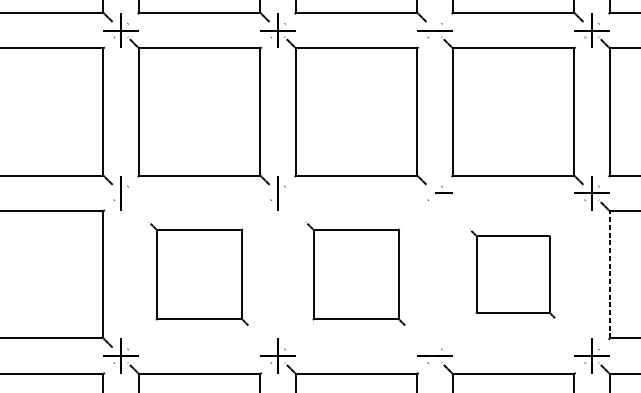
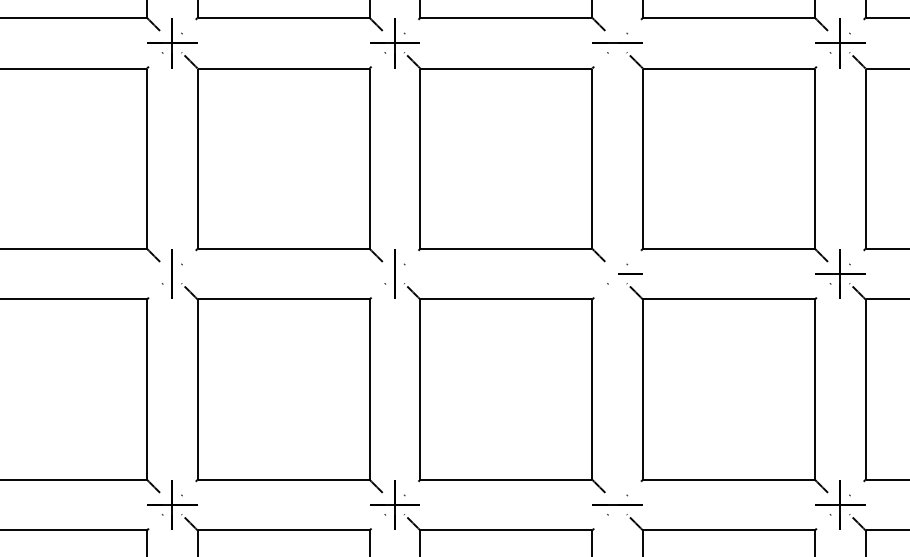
part: (198, 274) -> (282, 388), size x1.43
part: (355, 274) -> (504, 388), size x1.43
part: (512, 274) -> (727, 388), size x1.67
line: (609, 274) -> (865, 389), dashed -> solid

